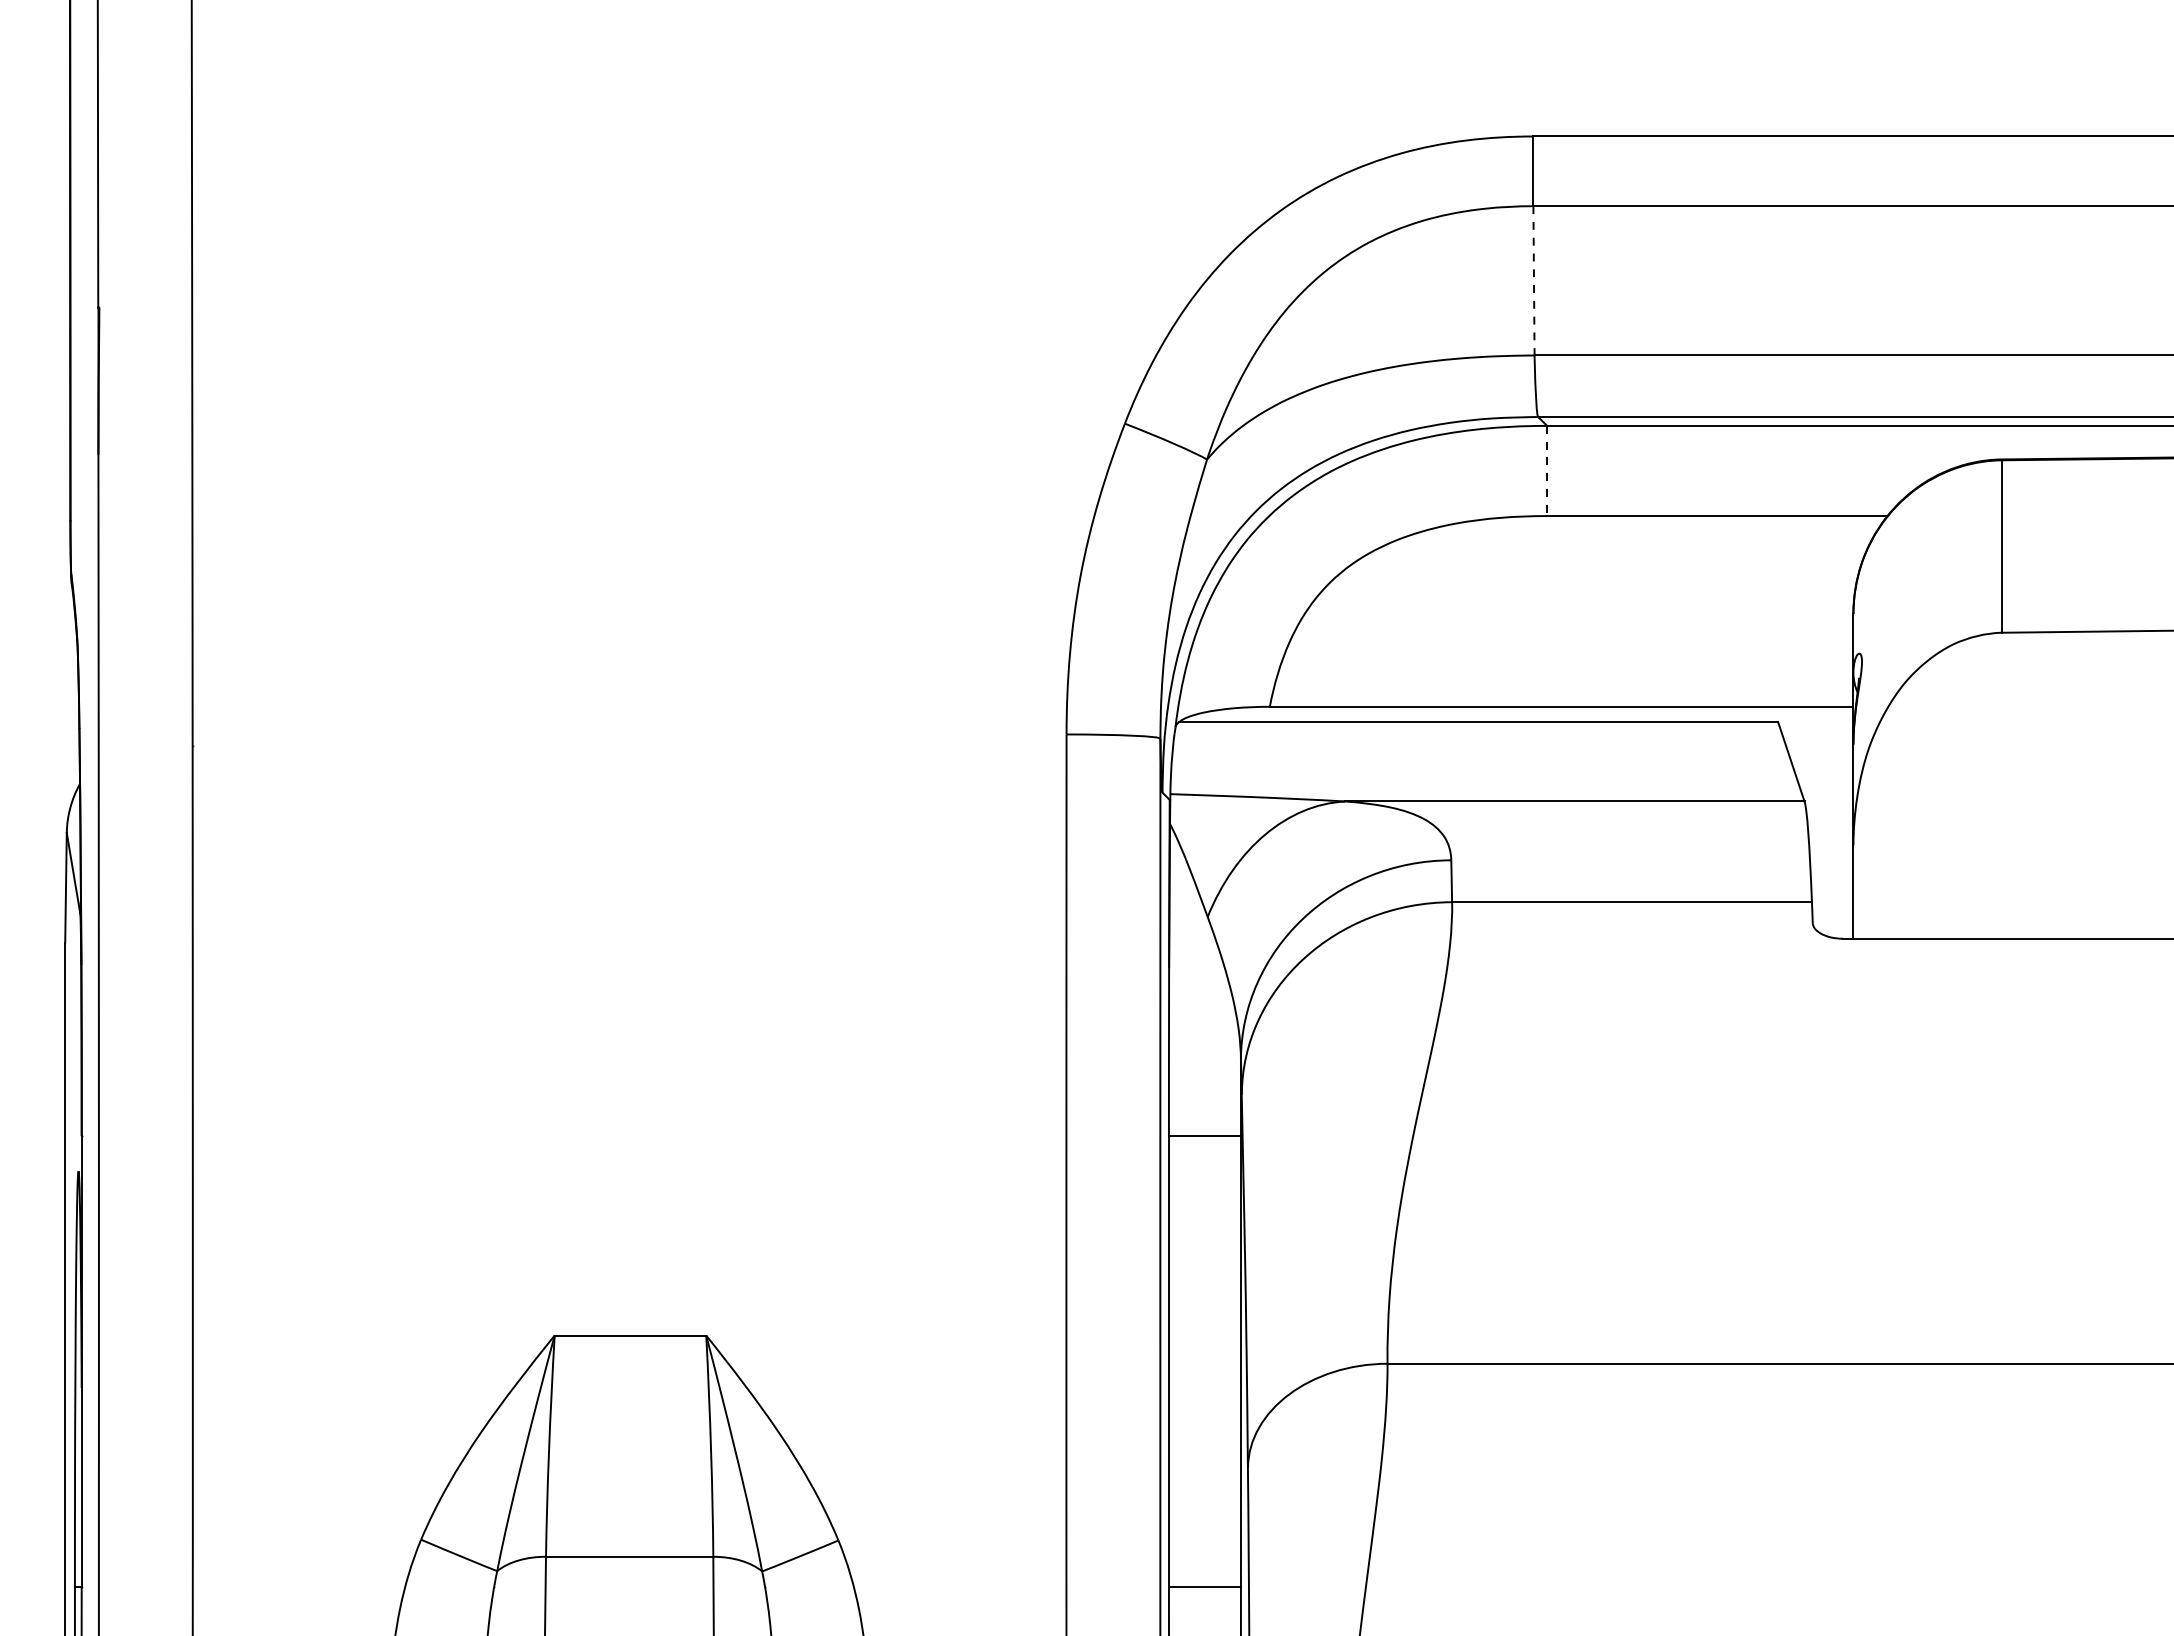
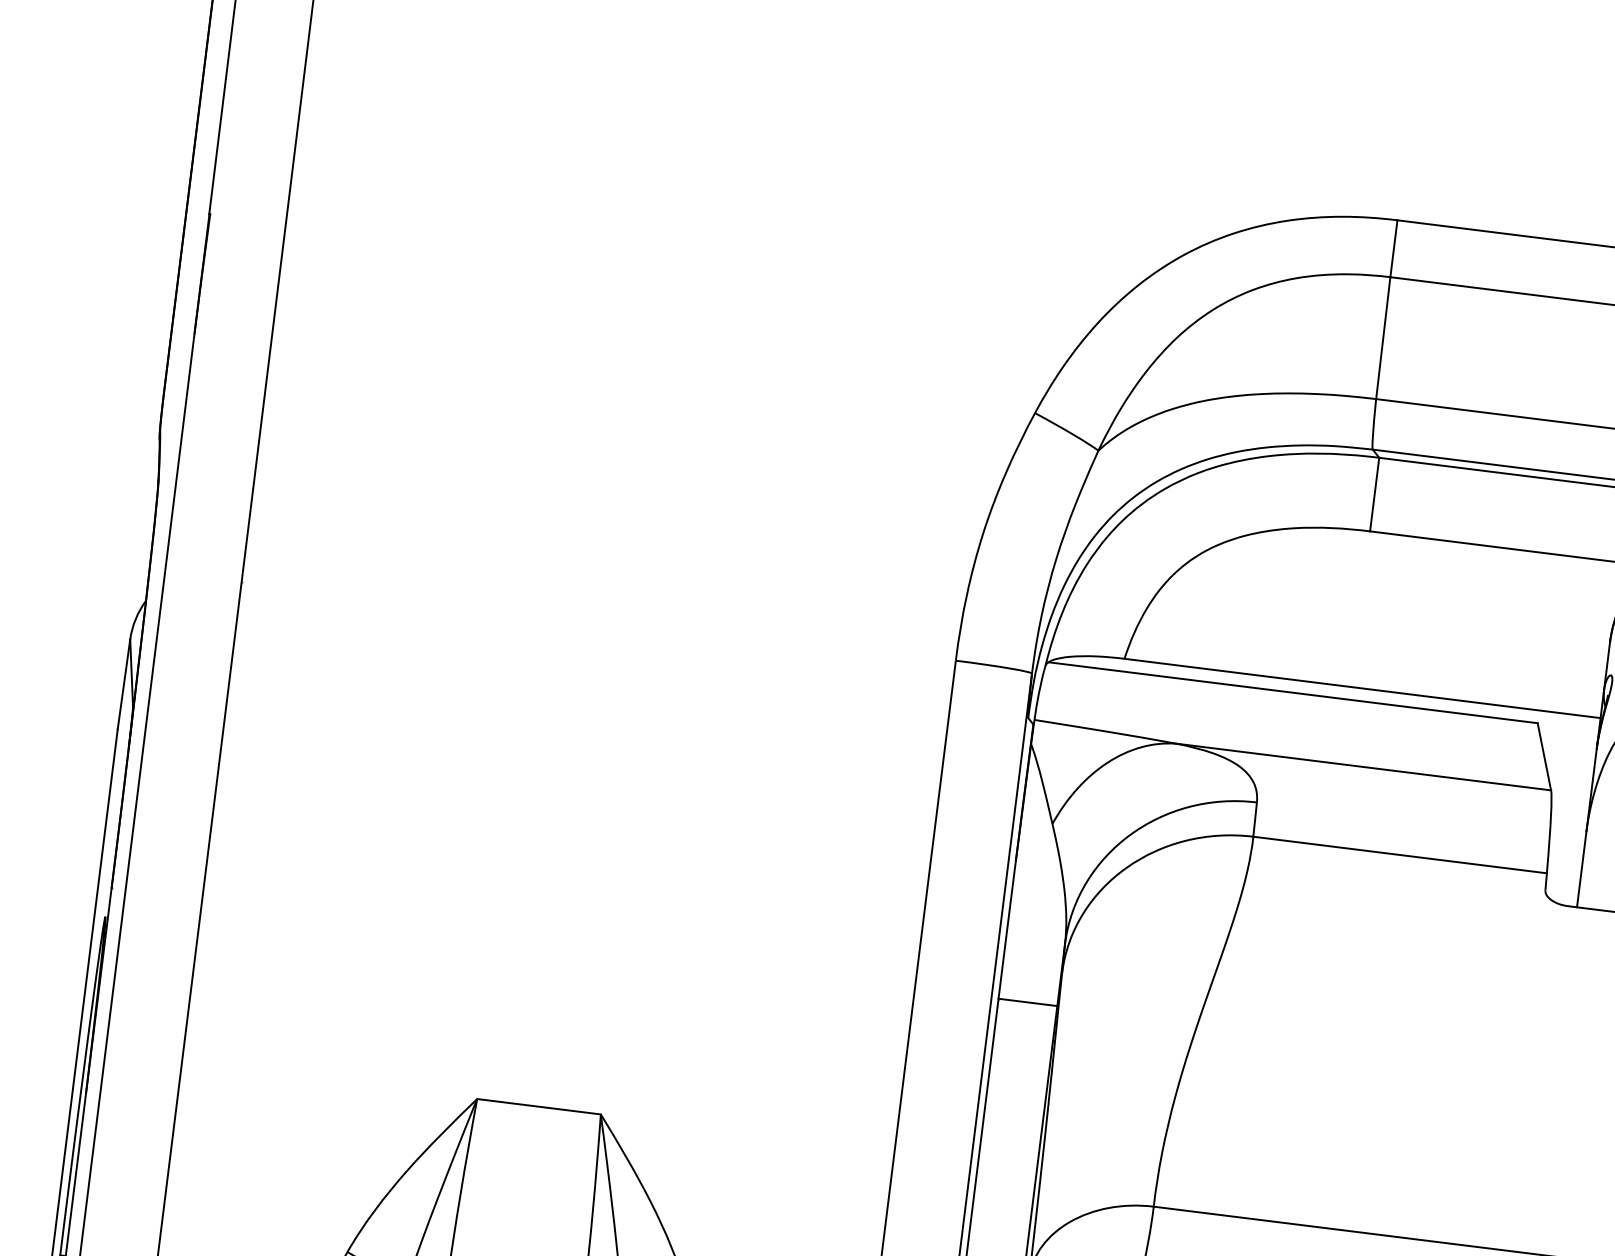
line: (1533, 280) -> (1382, 337), dashed -> solid
line: (1547, 471) -> (1374, 495), dashed -> solid

